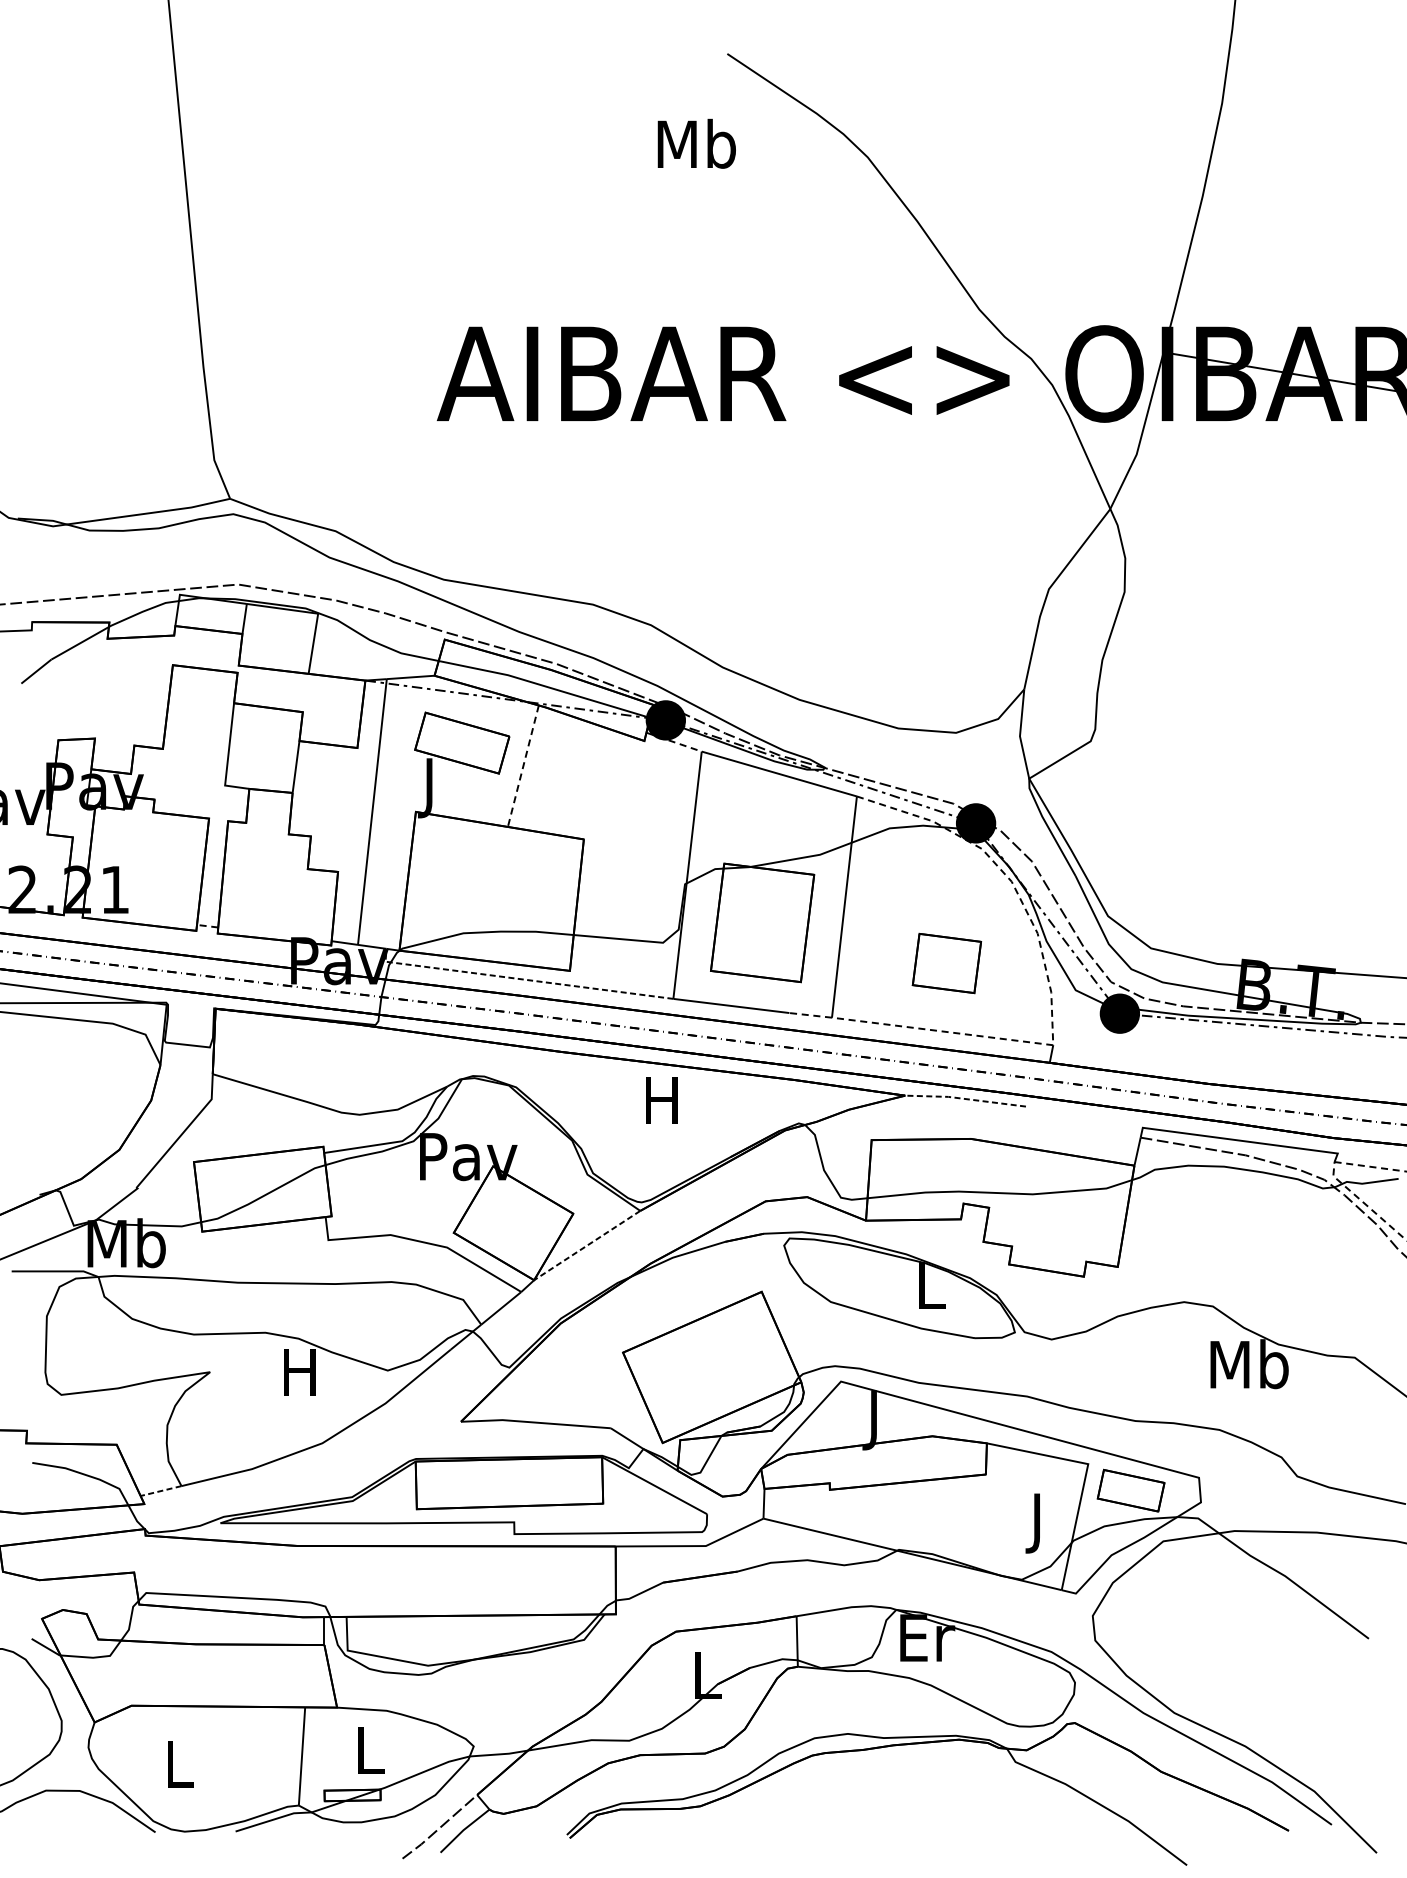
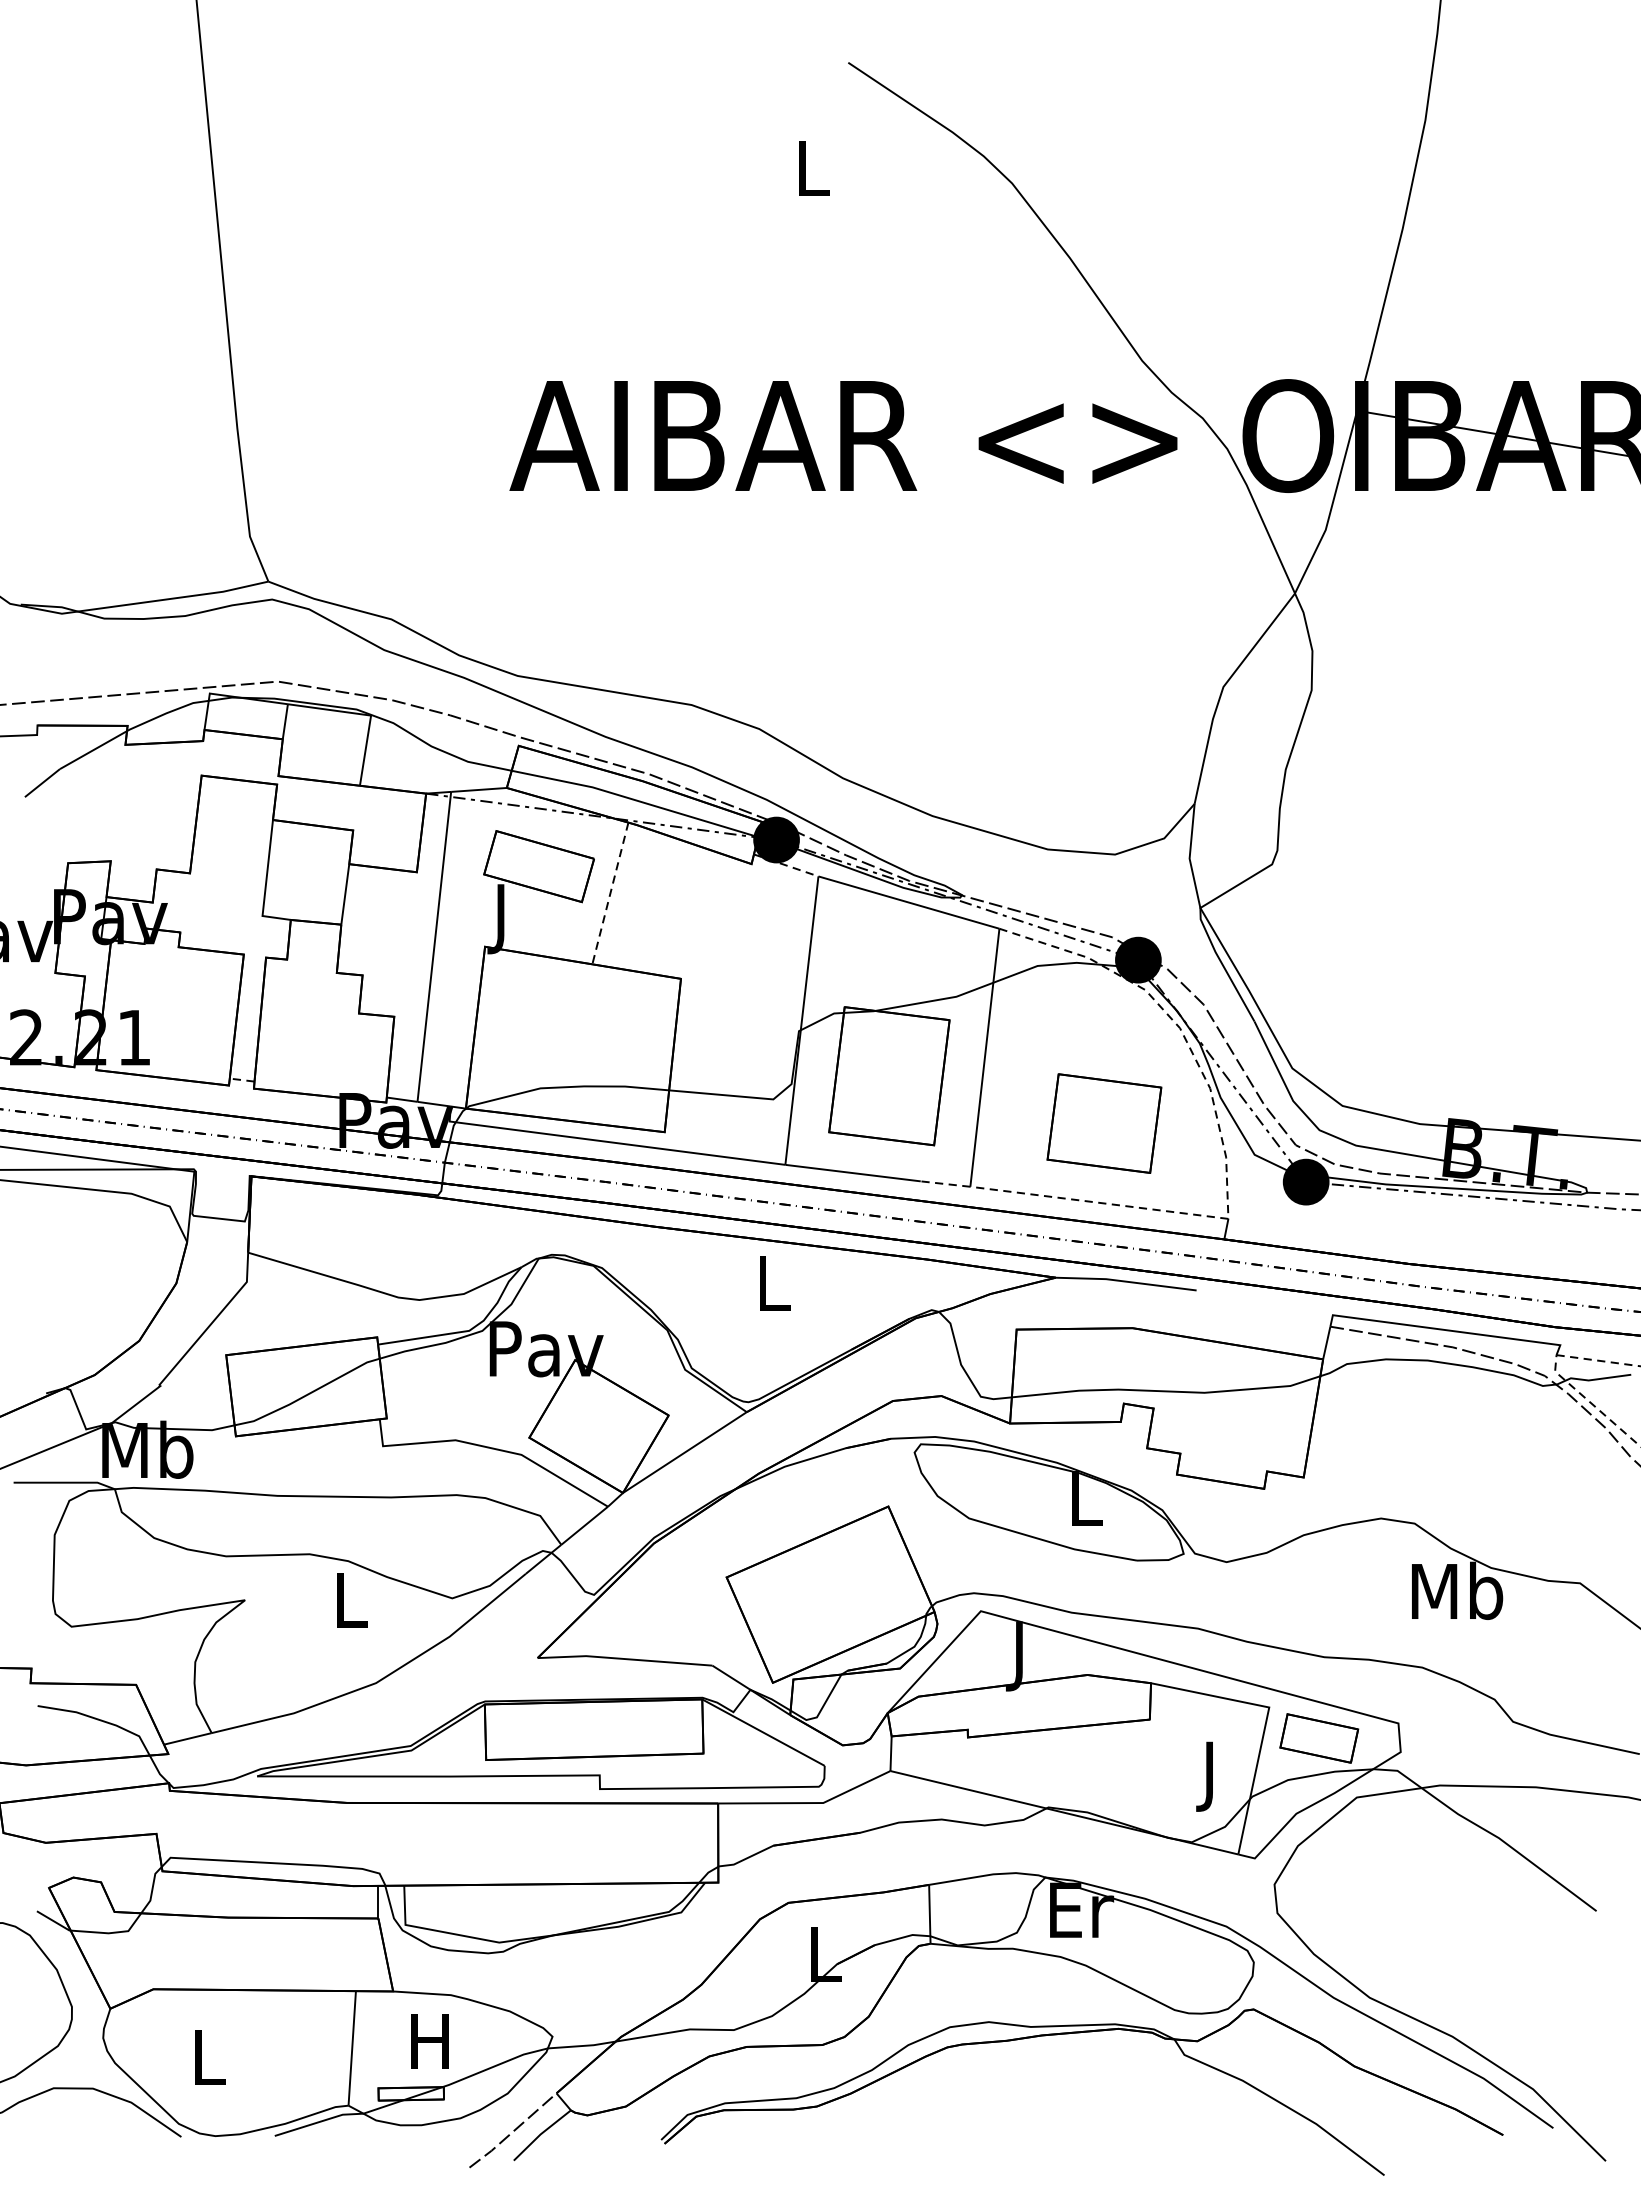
text: (696, 143) -> (812, 167), Mb -> L
part: (947, 963) -> (1104, 1123), size x1.43
line: (522, 979) -> (609, 1142), dashed -> solid
line: (965, 1098) -> (1125, 1281), dashed -> solid
text: (661, 1100) -> (771, 1283), H -> L
line: (586, 1245) -> (684, 1452), dashed -> solid
text: (299, 1372) -> (349, 1600), H -> L
line: (160, 1490) -> (187, 1738), dashed -> solid
text: (368, 1750) -> (429, 2041), L -> H

